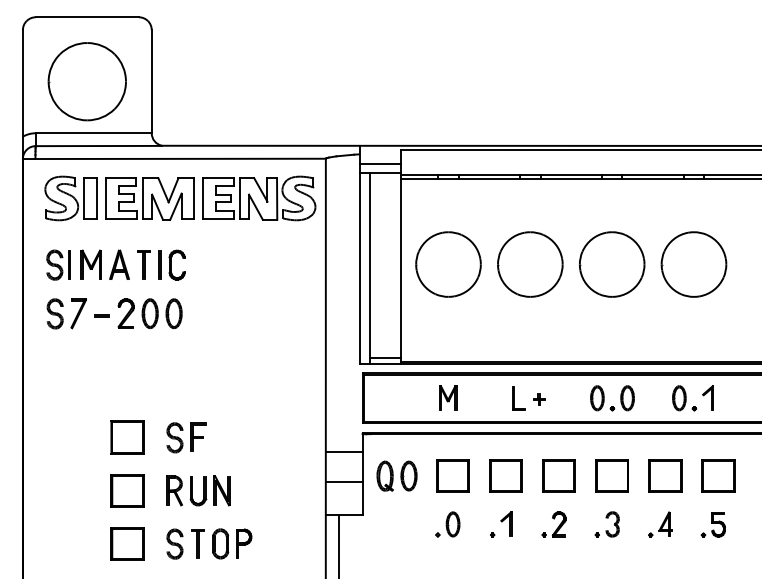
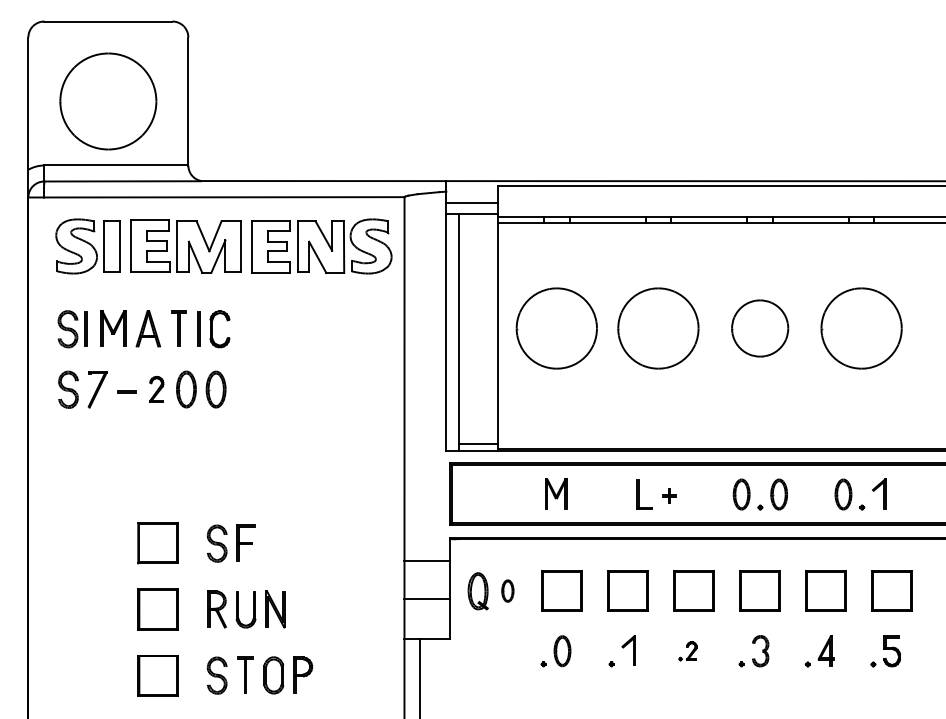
part: (612, 264) -> (760, 328), size x0.7
part: (126, 313) -> (156, 389), size x0.7
part: (408, 475) -> (507, 590), size x0.6
part: (553, 524) -> (687, 651), size x0.6

